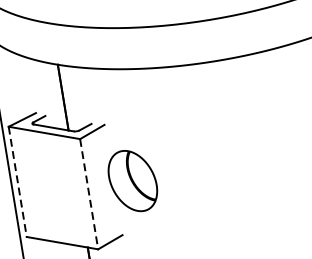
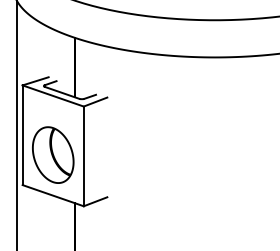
part: (133, 180) -> (53, 154), moved
line: (17, 182) -> (22, 135), dashed -> solid
line: (88, 194) -> (83, 156), dashed -> solid

